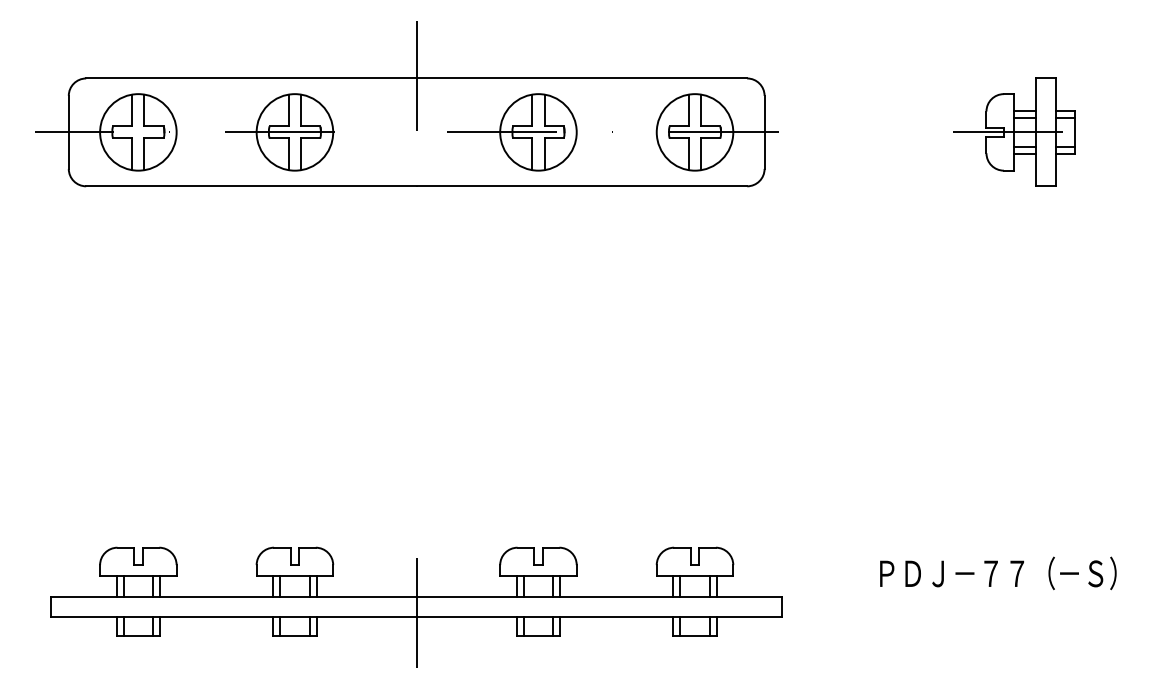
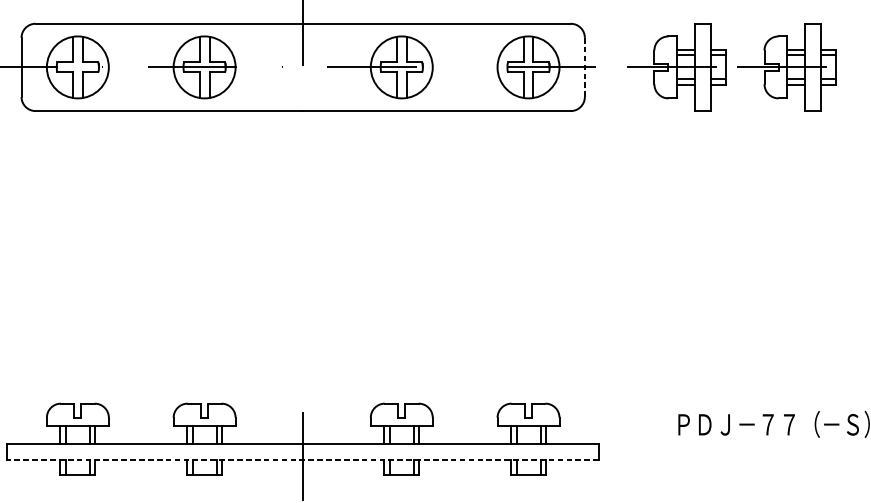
part: (878, 131) -> (677, 66), added
line: (764, 132) -> (584, 67), solid -> dashed
line: (416, 617) -> (303, 460), solid -> dashed

